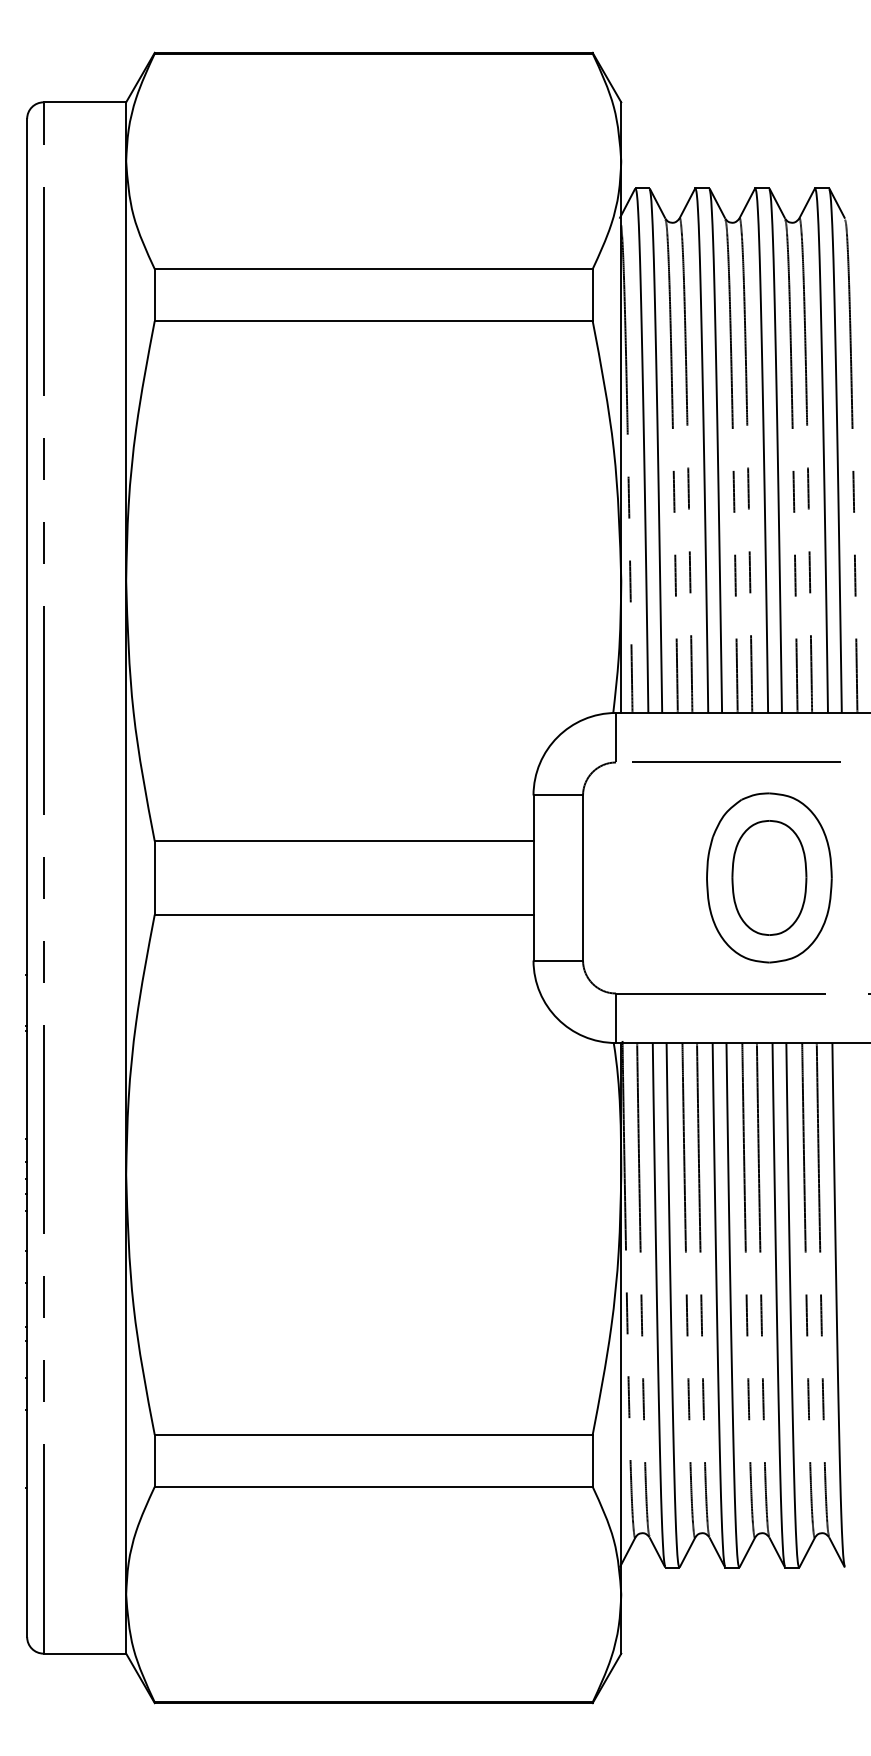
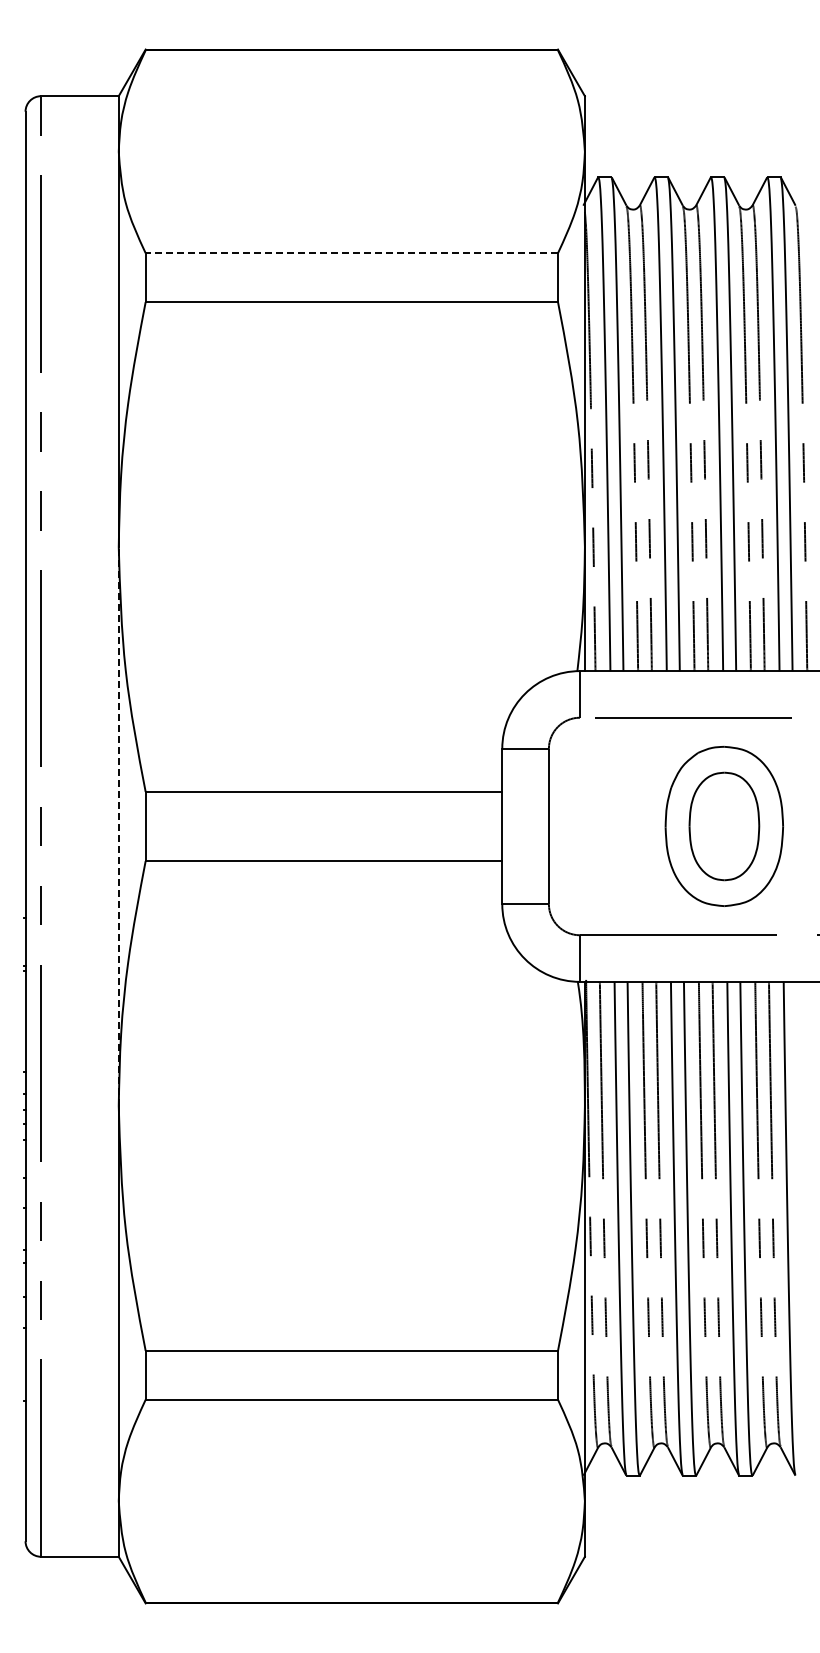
line: (373, 269) -> (351, 253), solid -> dashed
line: (125, 878) -> (118, 826), solid -> dashed

